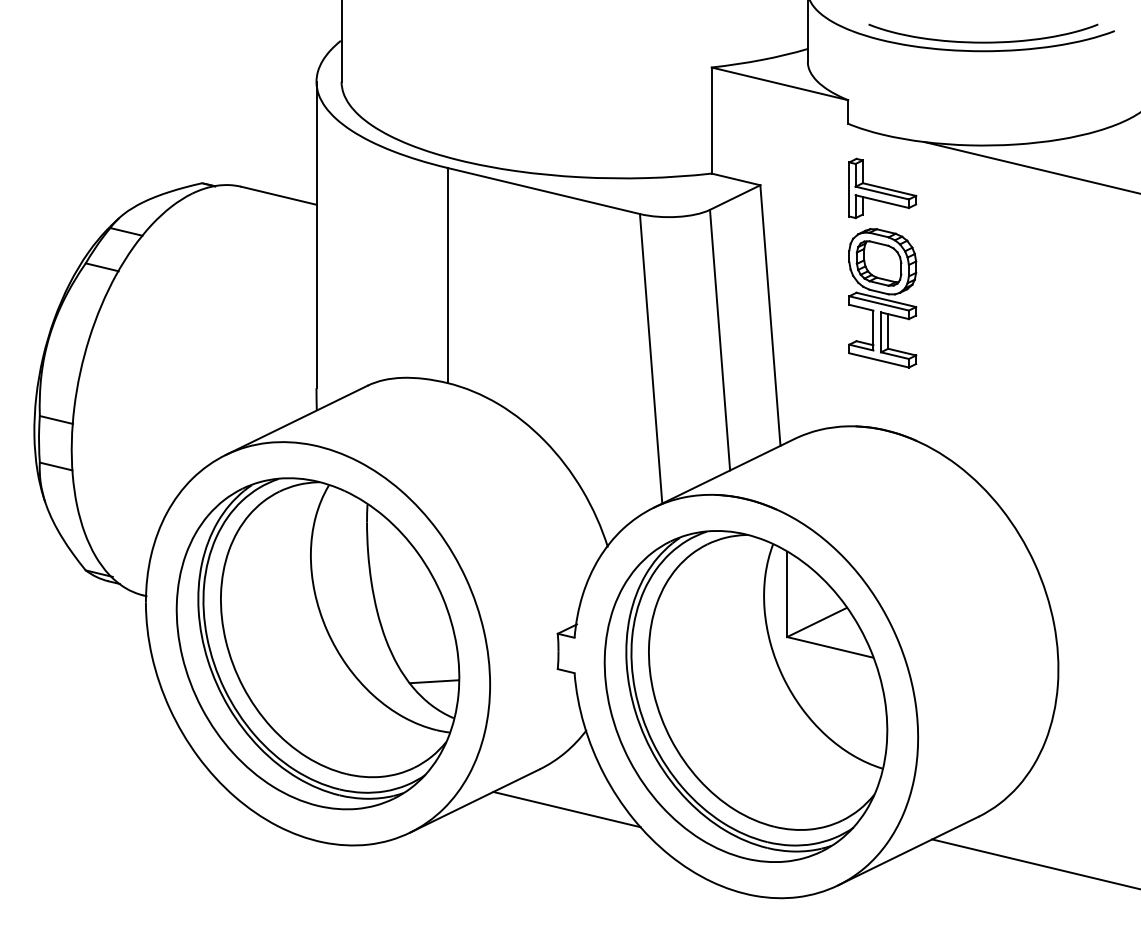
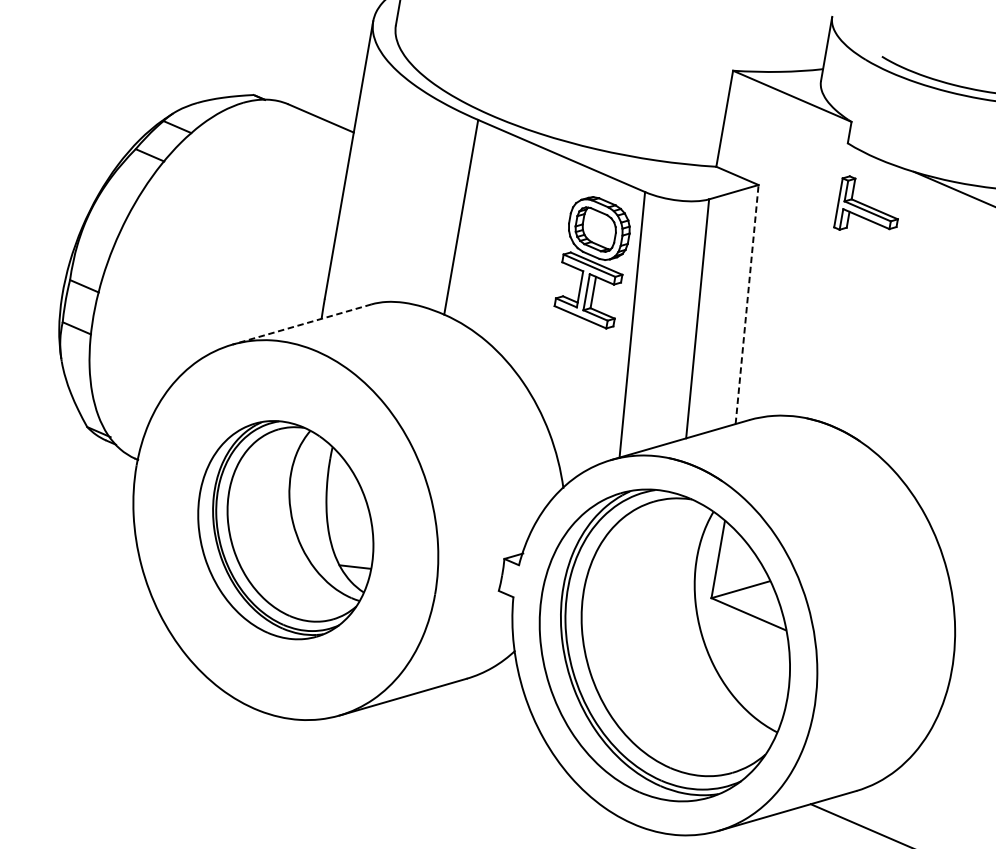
part: (882, 298) -> (593, 261), moved
line: (770, 315) -> (747, 304), solid -> dashed
line: (296, 420) -> (301, 324), solid -> dashed
part: (317, 643) -> (285, 529), size x0.7
line: (566, 809) -> (484, 719), removed

